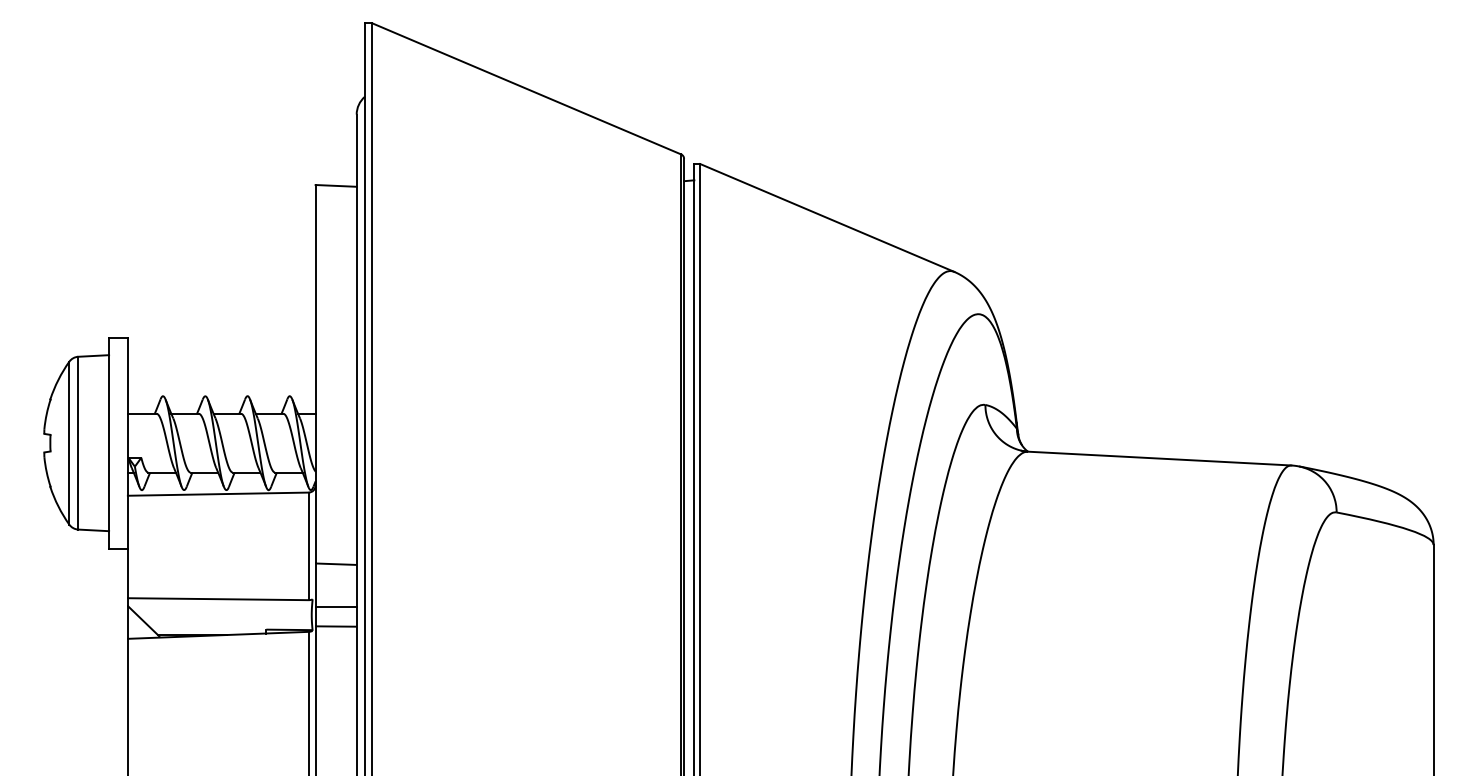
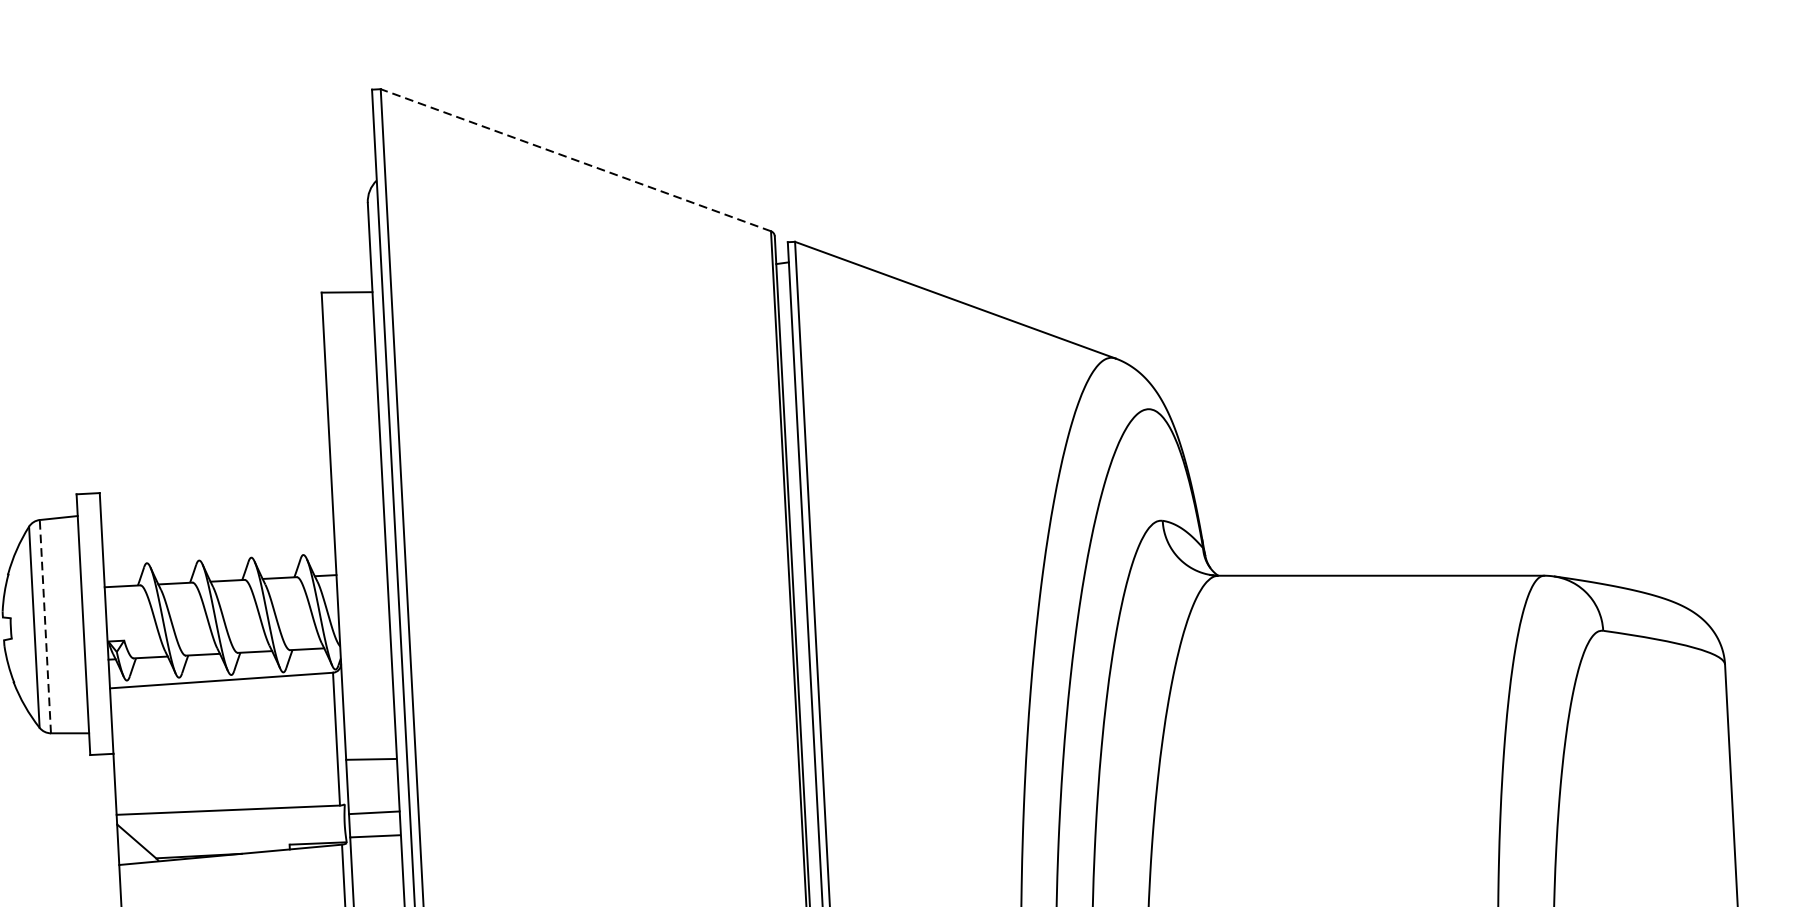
line: (526, 88) -> (575, 159), solid -> dashed
line: (78, 442) -> (45, 625), solid -> dashed

